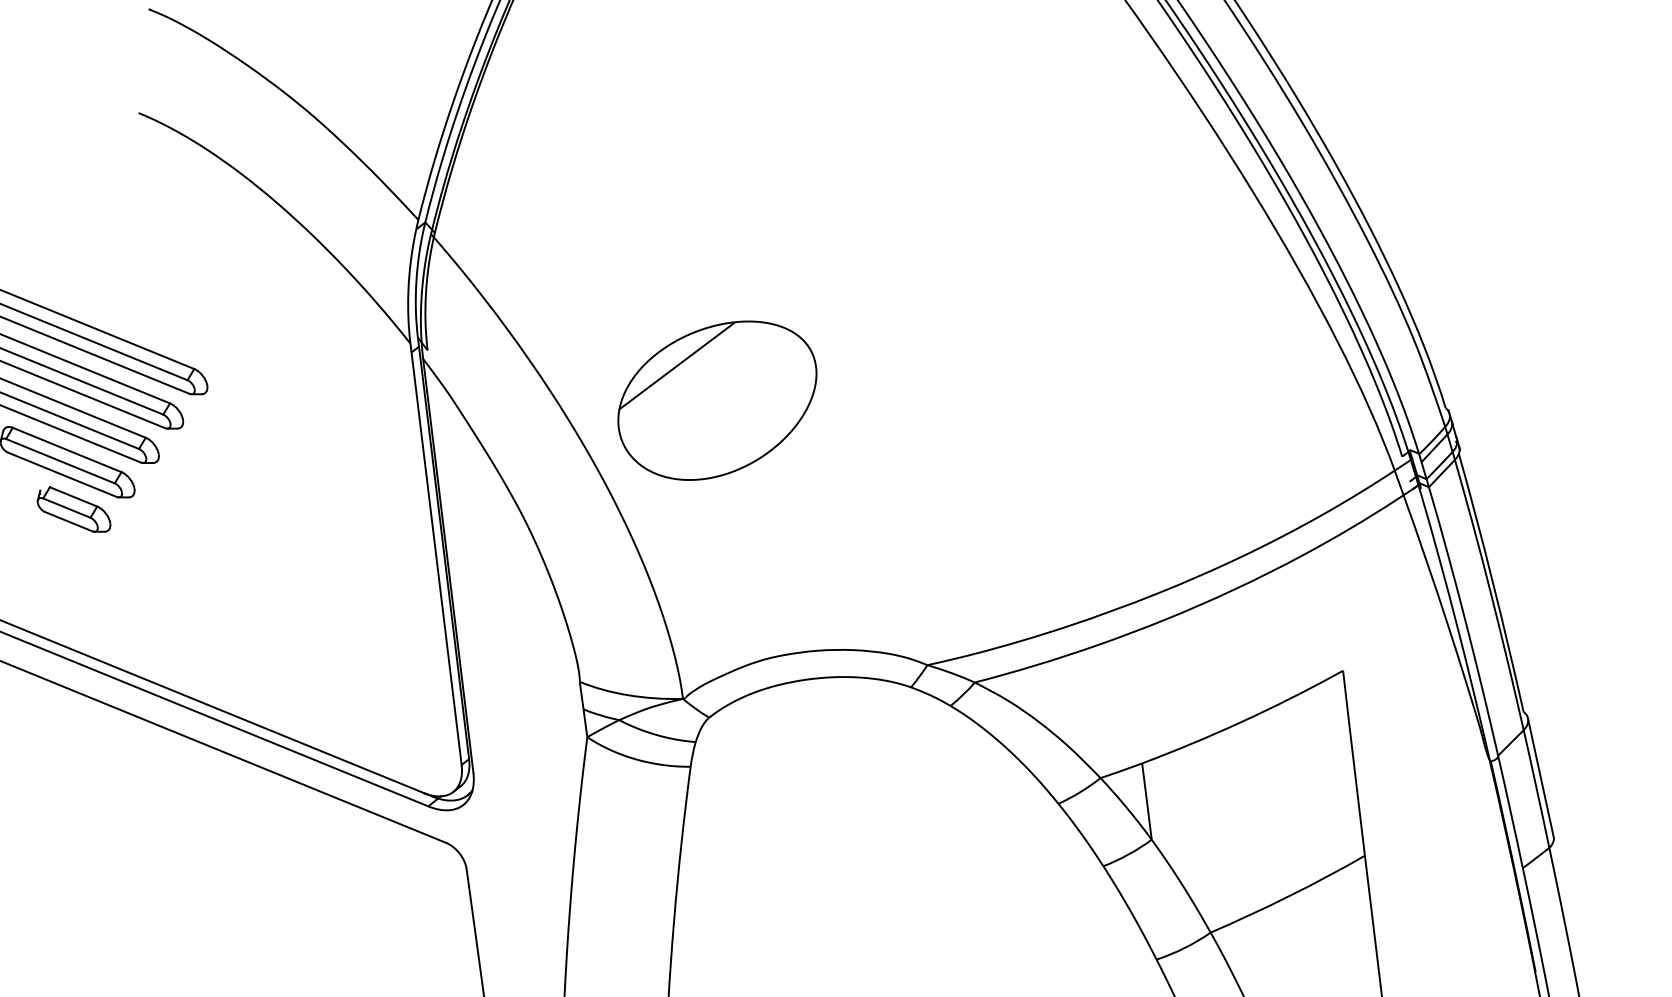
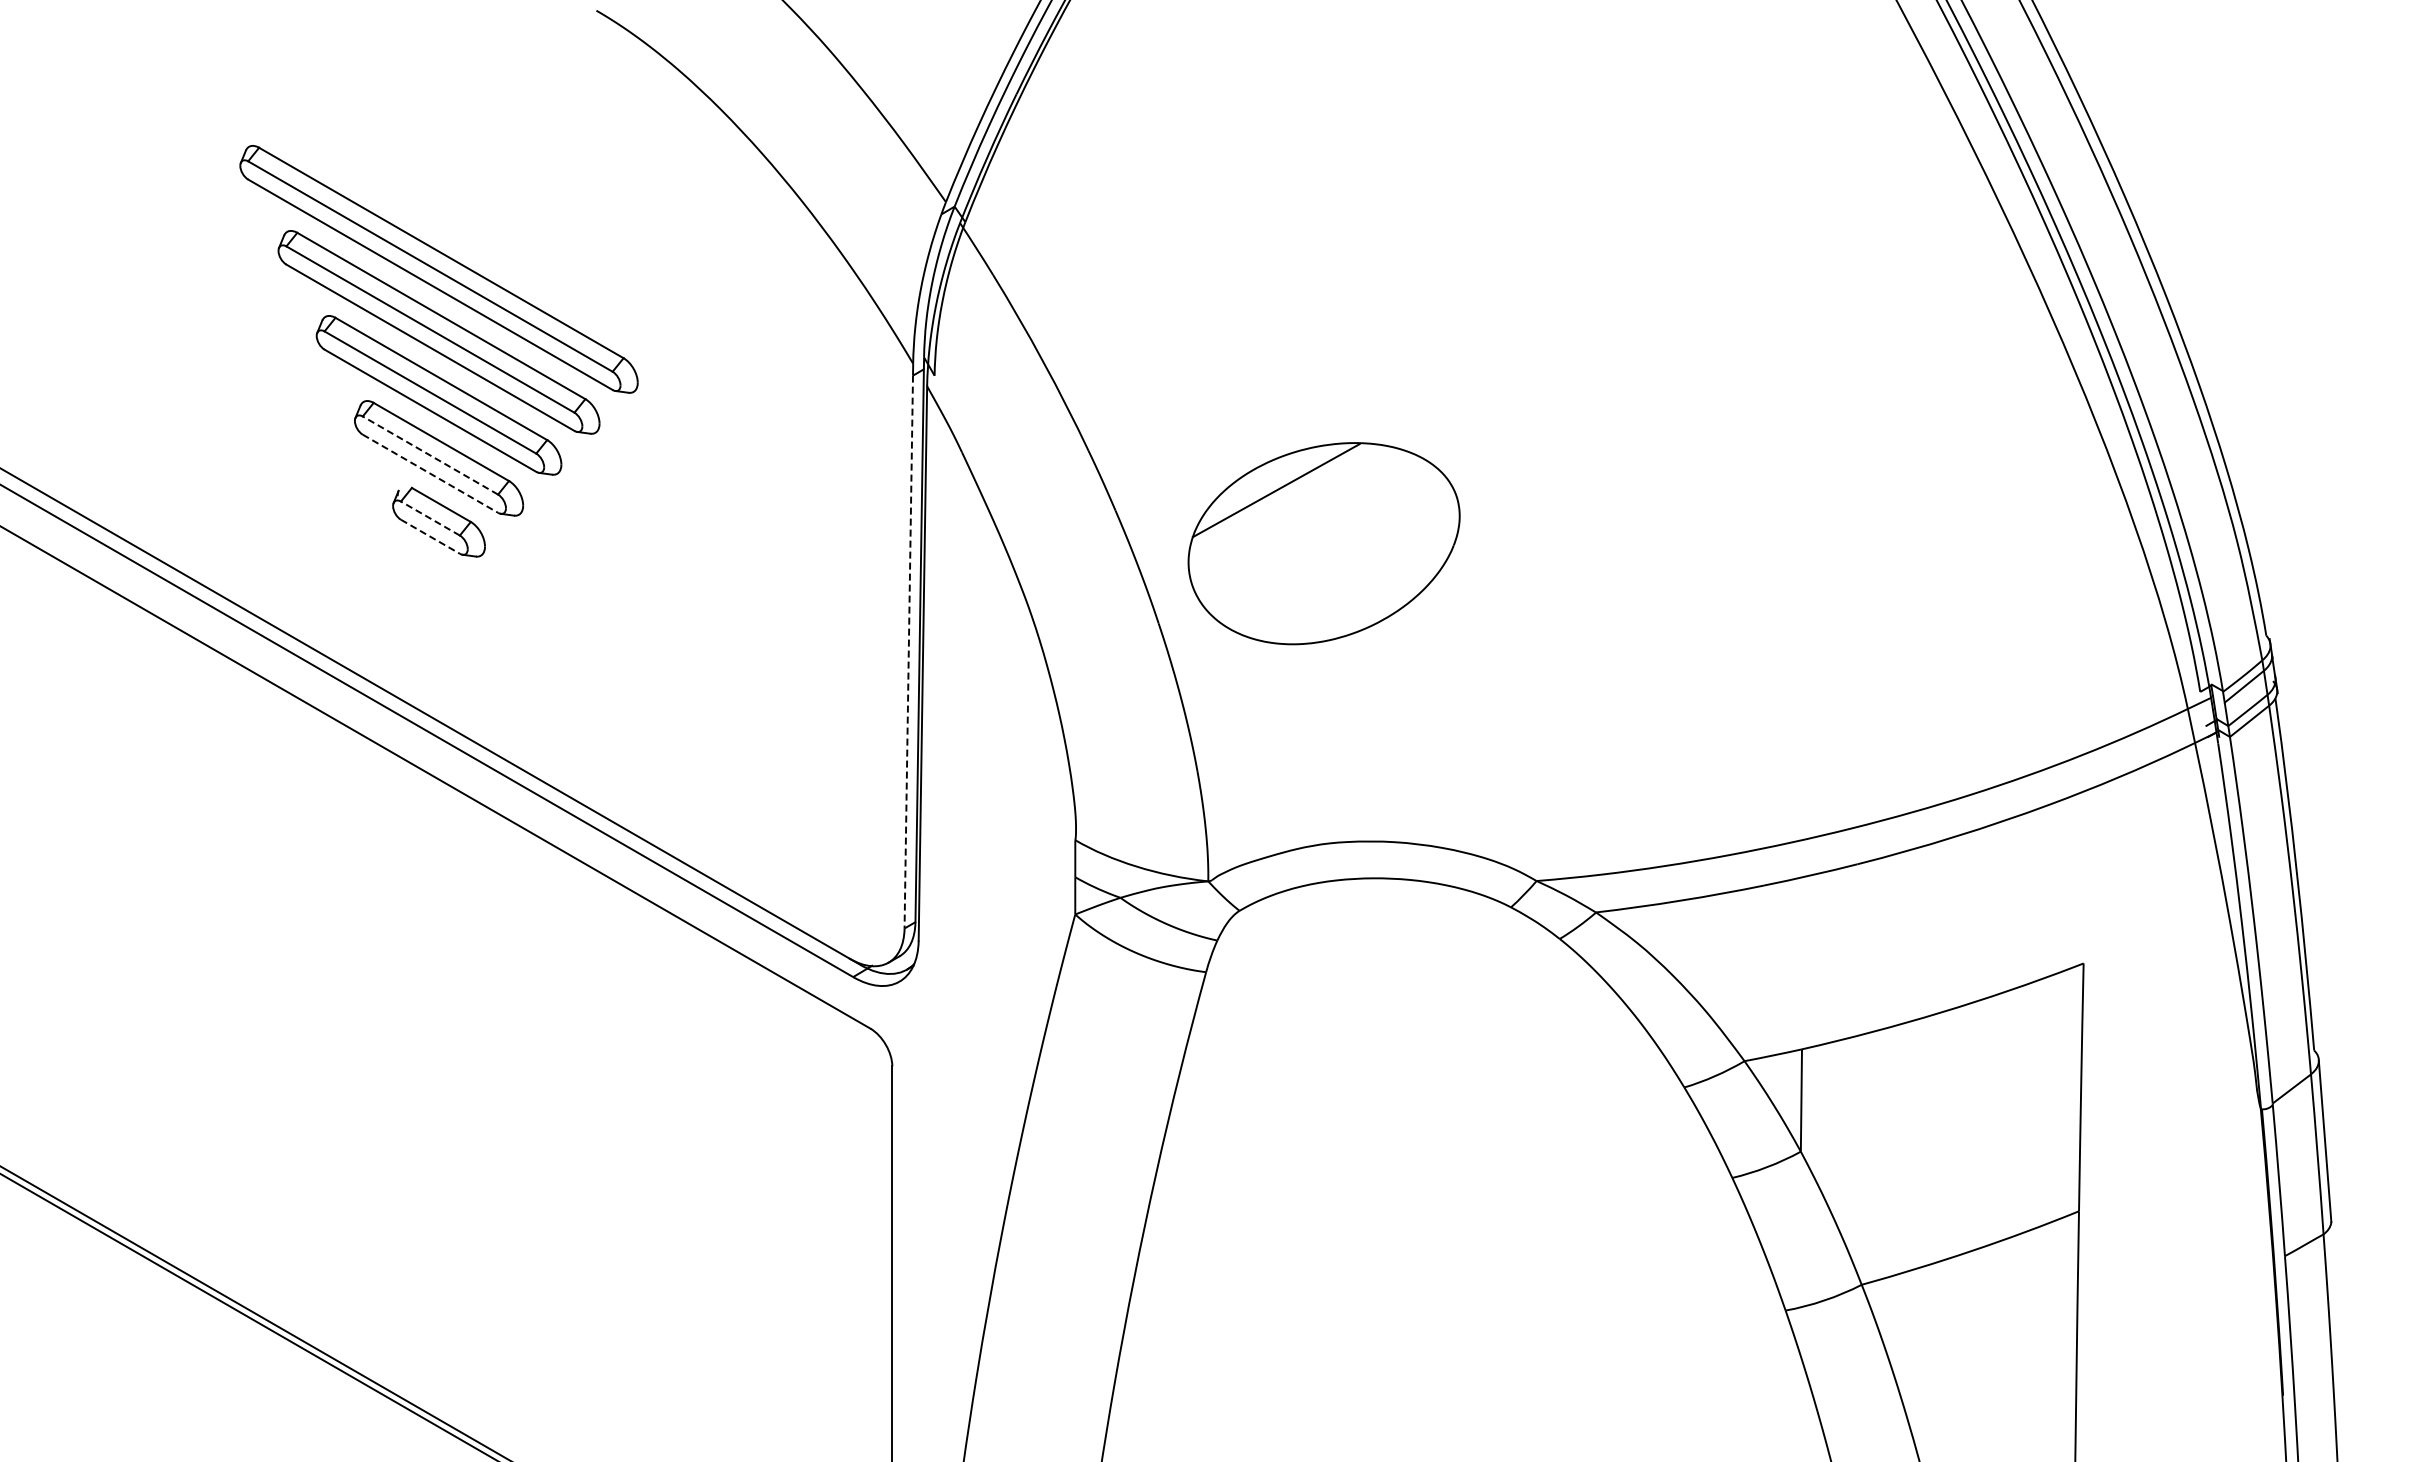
part: (717, 400) -> (1323, 543), moved
line: (60, 461) -> (430, 455), solid -> dashed
line: (62, 475) -> (430, 474), solid -> dashed
line: (66, 508) -> (430, 518), solid -> dashed
line: (68, 522) -> (430, 537), solid -> dashed
line: (436, 559) -> (908, 652), solid -> dashed

